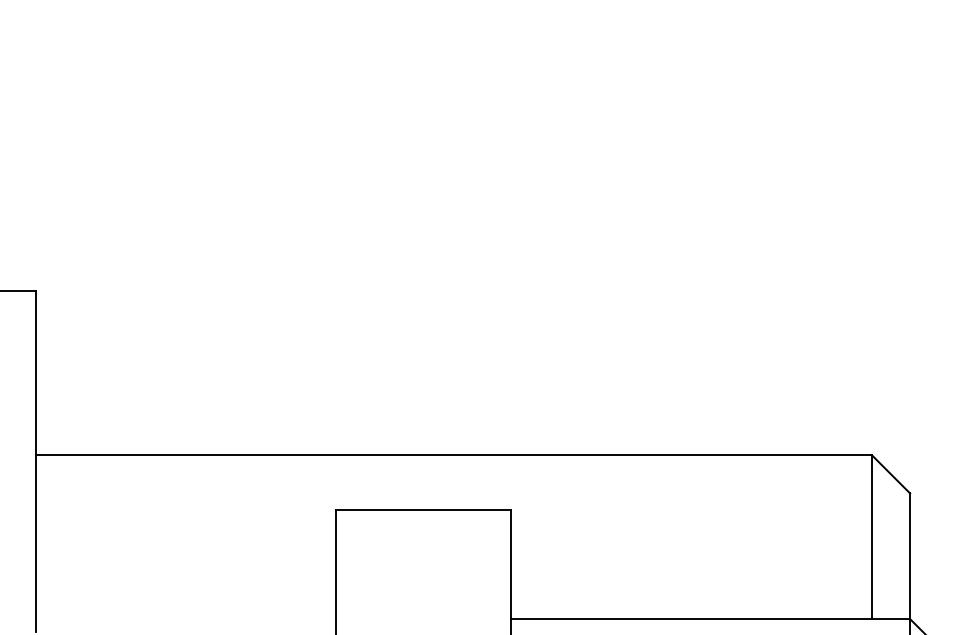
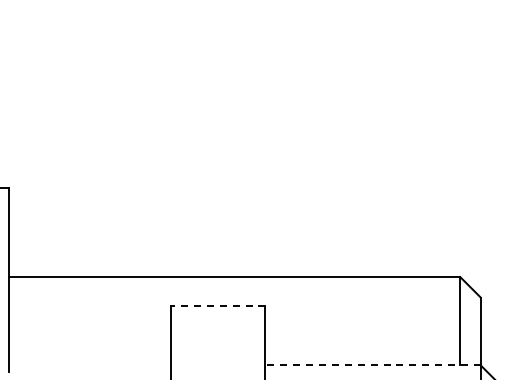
line: (422, 509) -> (217, 306), solid -> dashed
line: (711, 619) -> (373, 365), solid -> dashed

